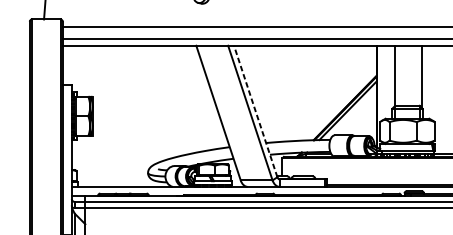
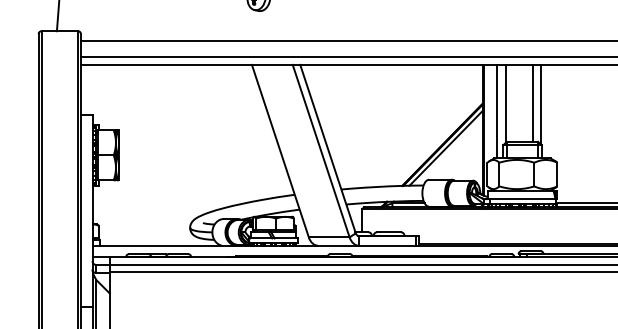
line: (415, 75) -> (532, 102), added
line: (387, 82) -> (496, 111), added
line: (256, 111) -> (328, 149), dashed -> solid

